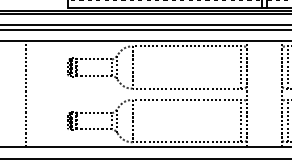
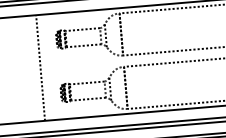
line: (26, 94) -> (40, 68), moved

